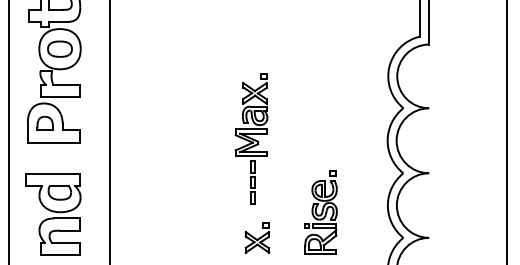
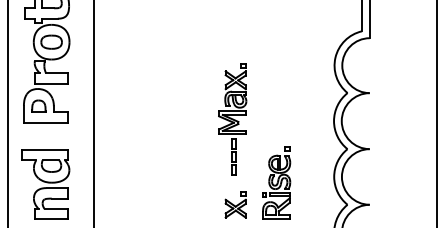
part: (251, 138) -> (232, 119), moved
part: (257, 237) -> (235, 204), moved

